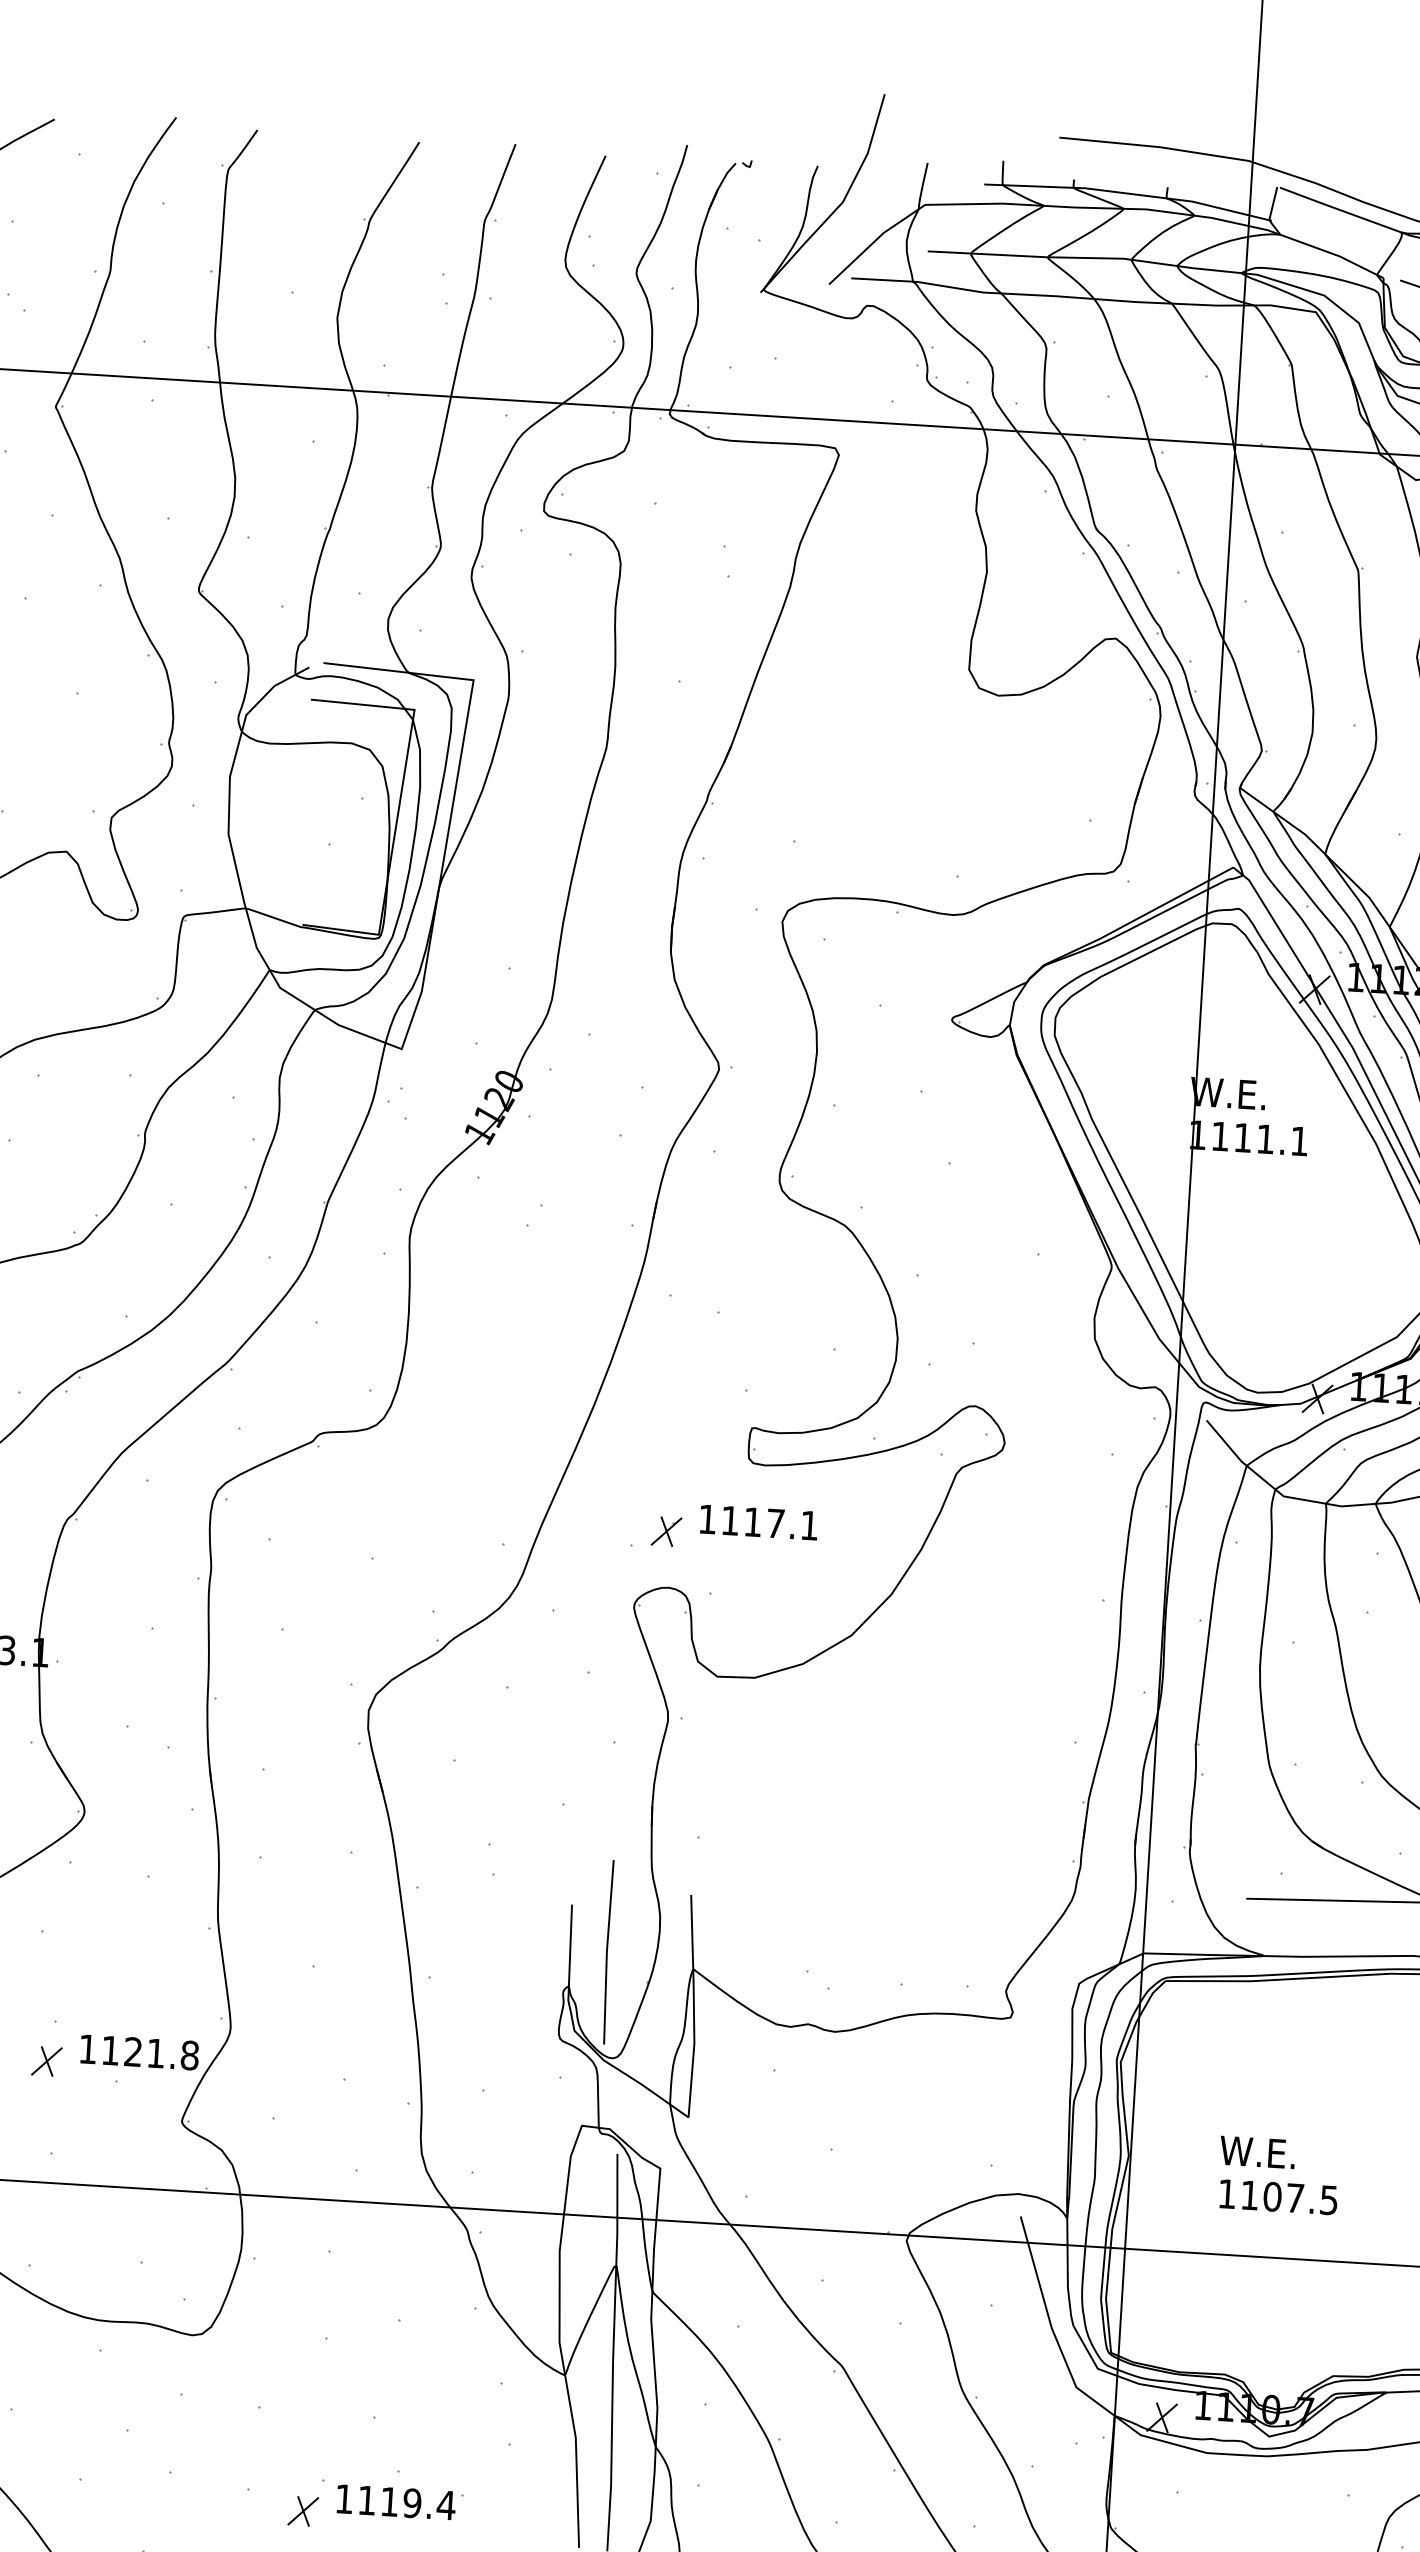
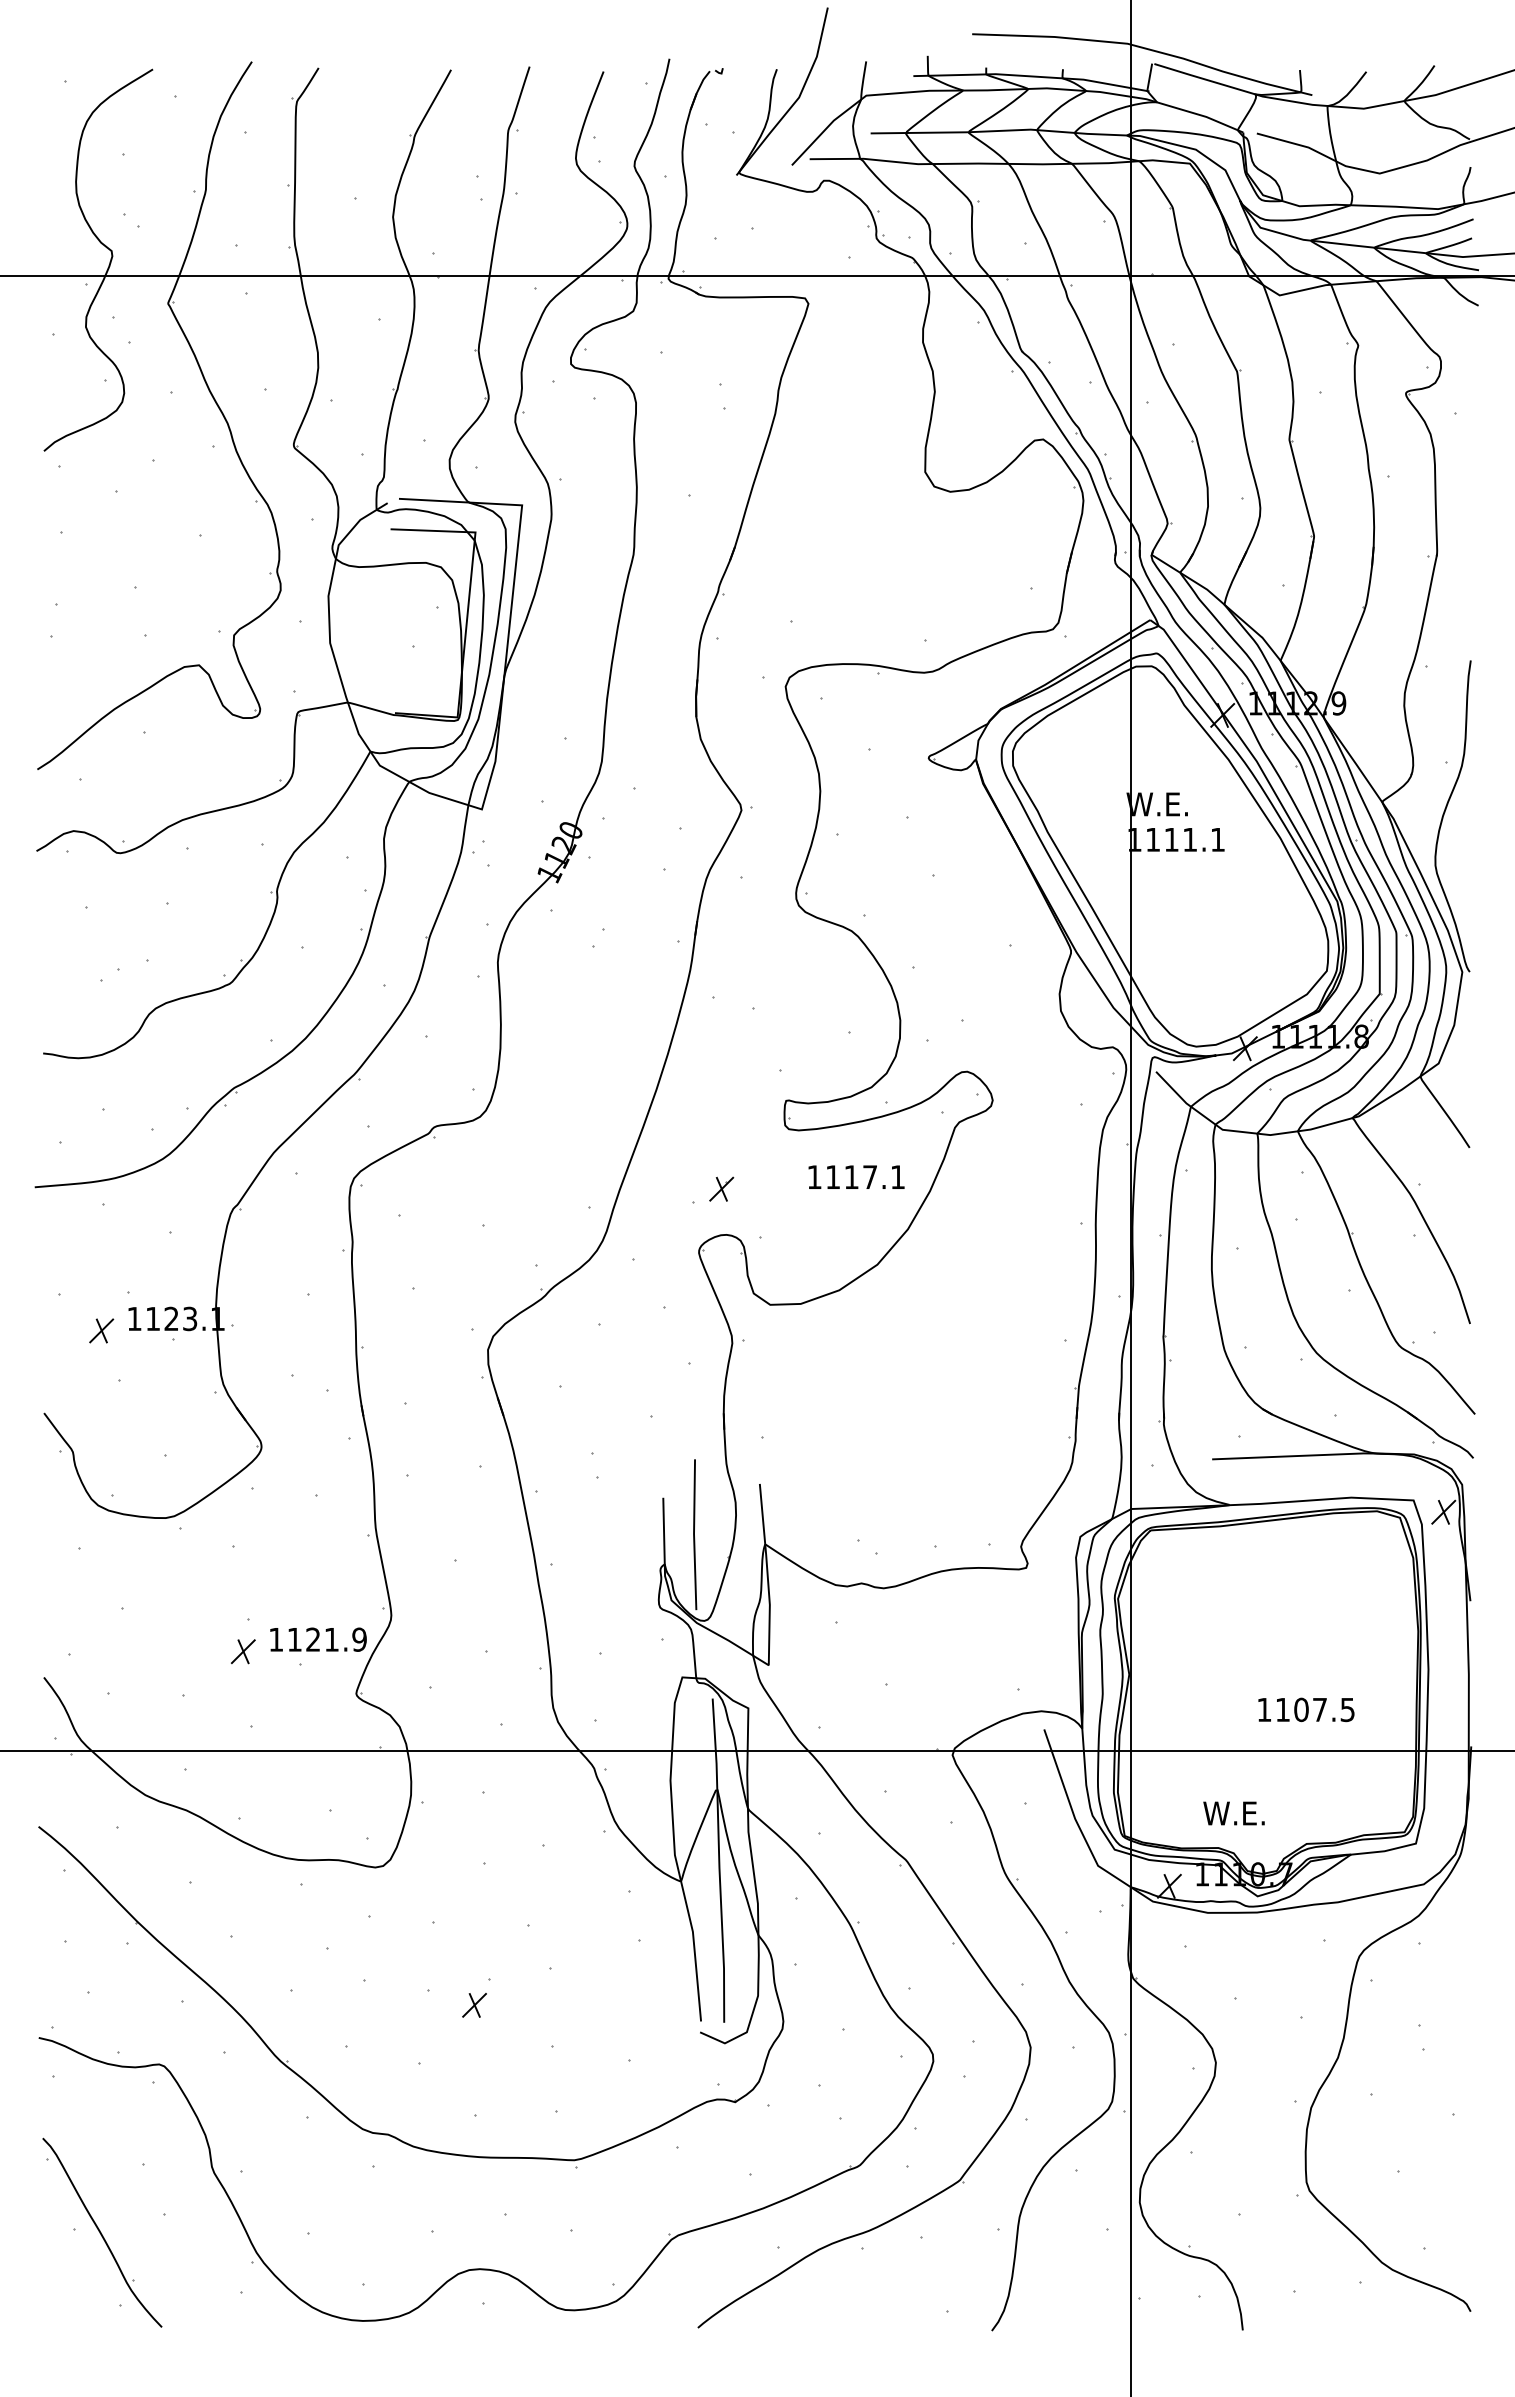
text: (759, 1521) -> (856, 1176), moved
text: (189, 2055) -> (359, 1639), 1121.8 -> 1121.9
text: (1256, 2152) -> (1233, 1813), moved
text: (1278, 2196) -> (1306, 1709), moved
part: (399, 2502) -> (552, 1993), removed

